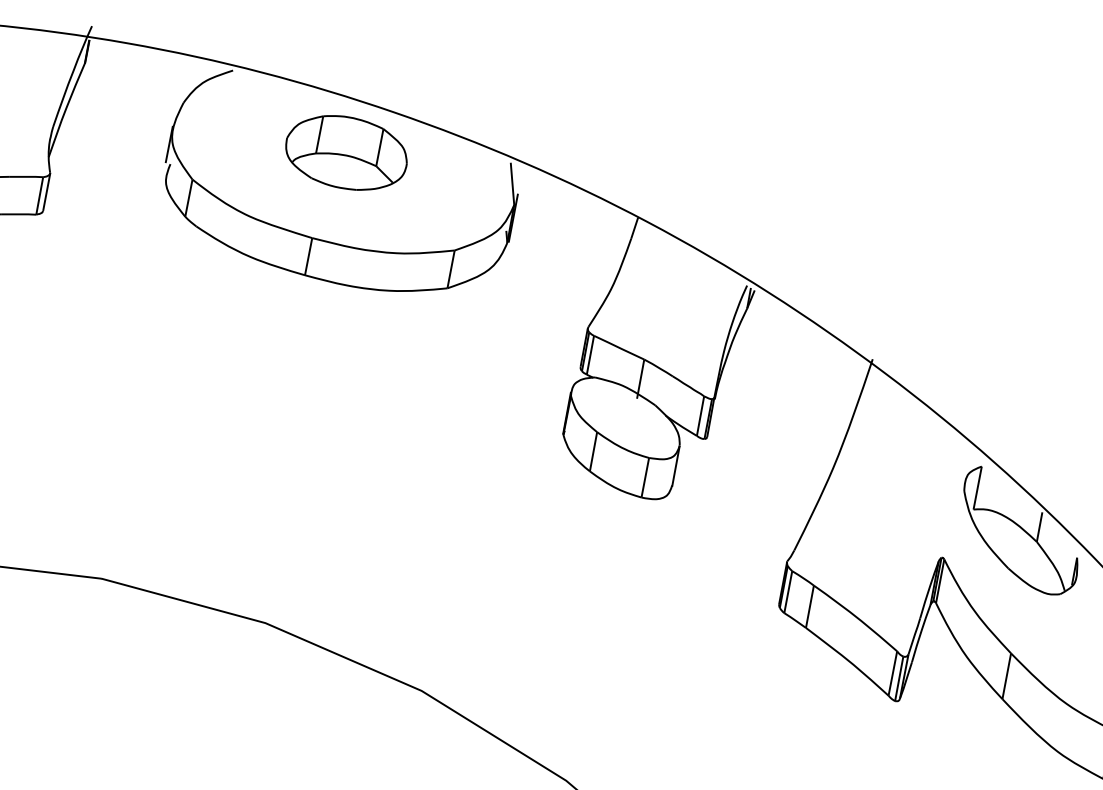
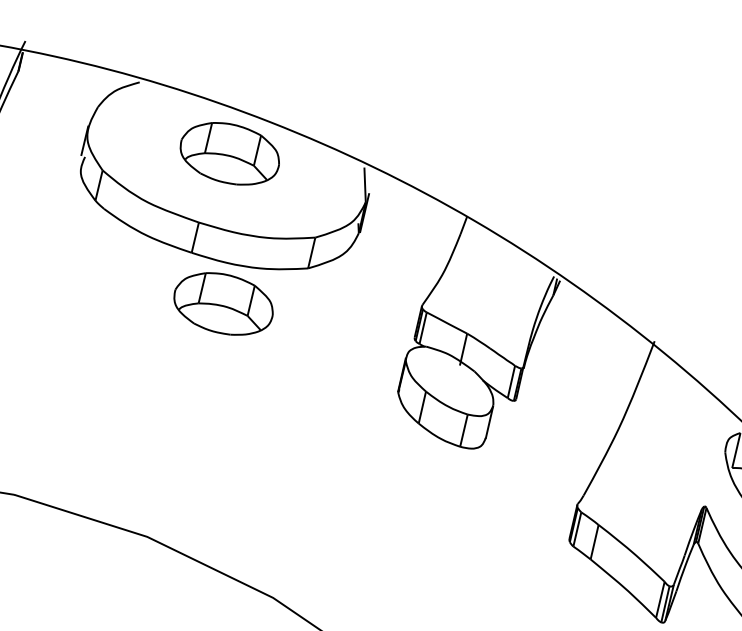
part: (346, 335) -> (223, 303), added

